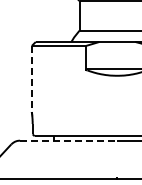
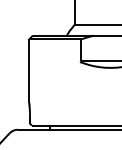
line: (31, 79) -> (28, 71), dashed -> solid
line: (68, 140) -> (64, 129), dashed -> solid

